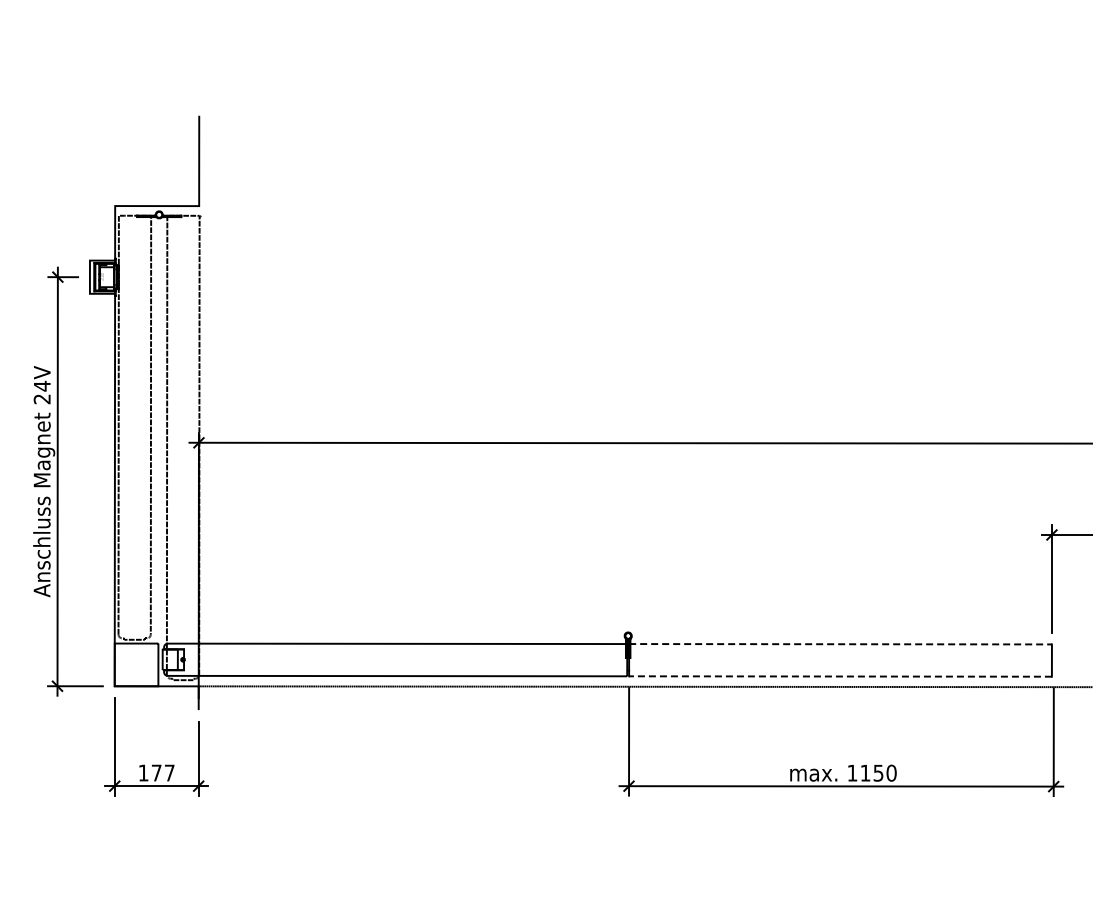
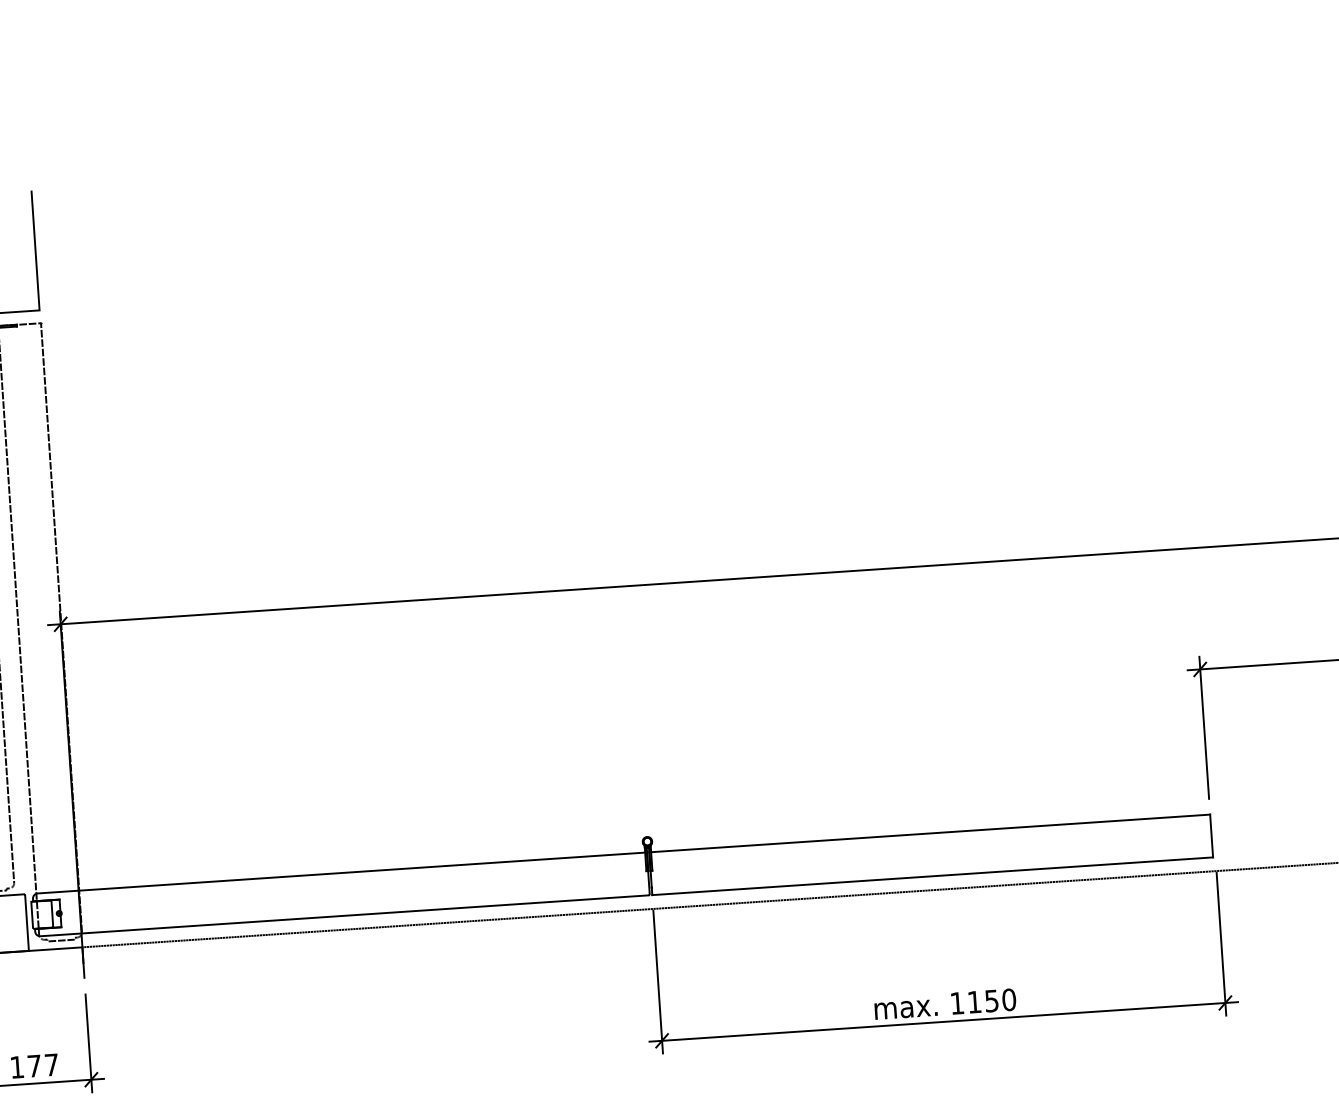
line: (841, 644) -> (931, 833), dashed -> solid
line: (840, 676) -> (932, 876), dashed -> solid

